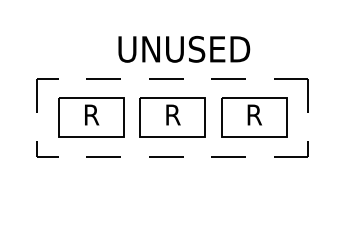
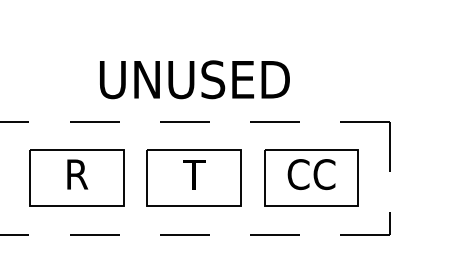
text: (184, 49) -> (195, 79), moved
text: (172, 114) -> (193, 173), R -> T
text: (253, 114) -> (310, 173), R -> CC

